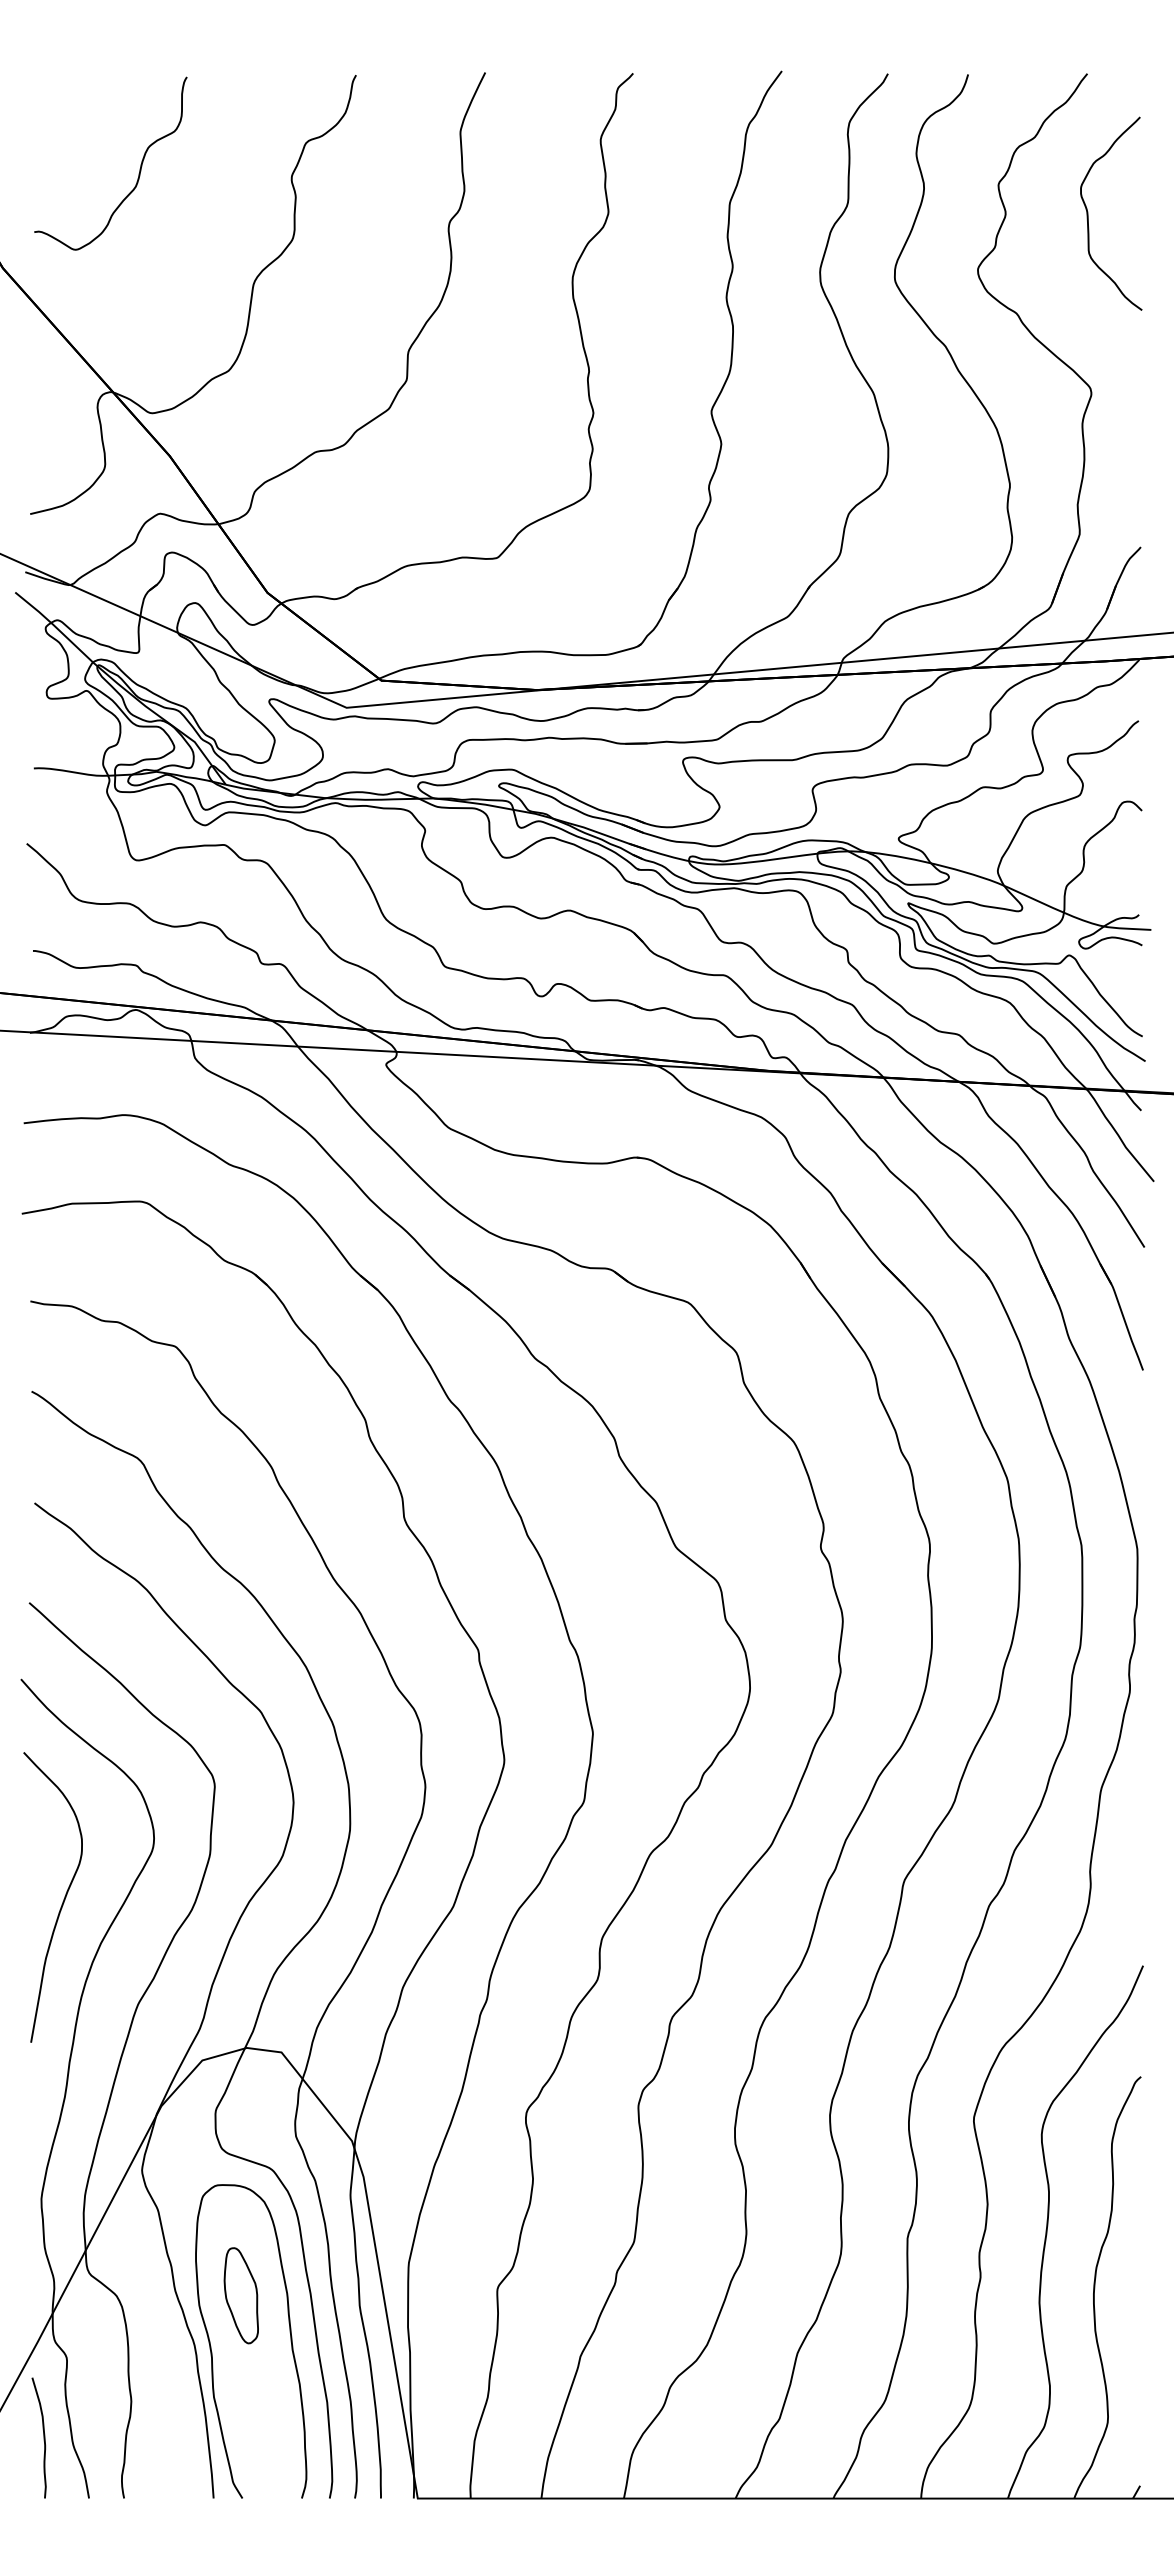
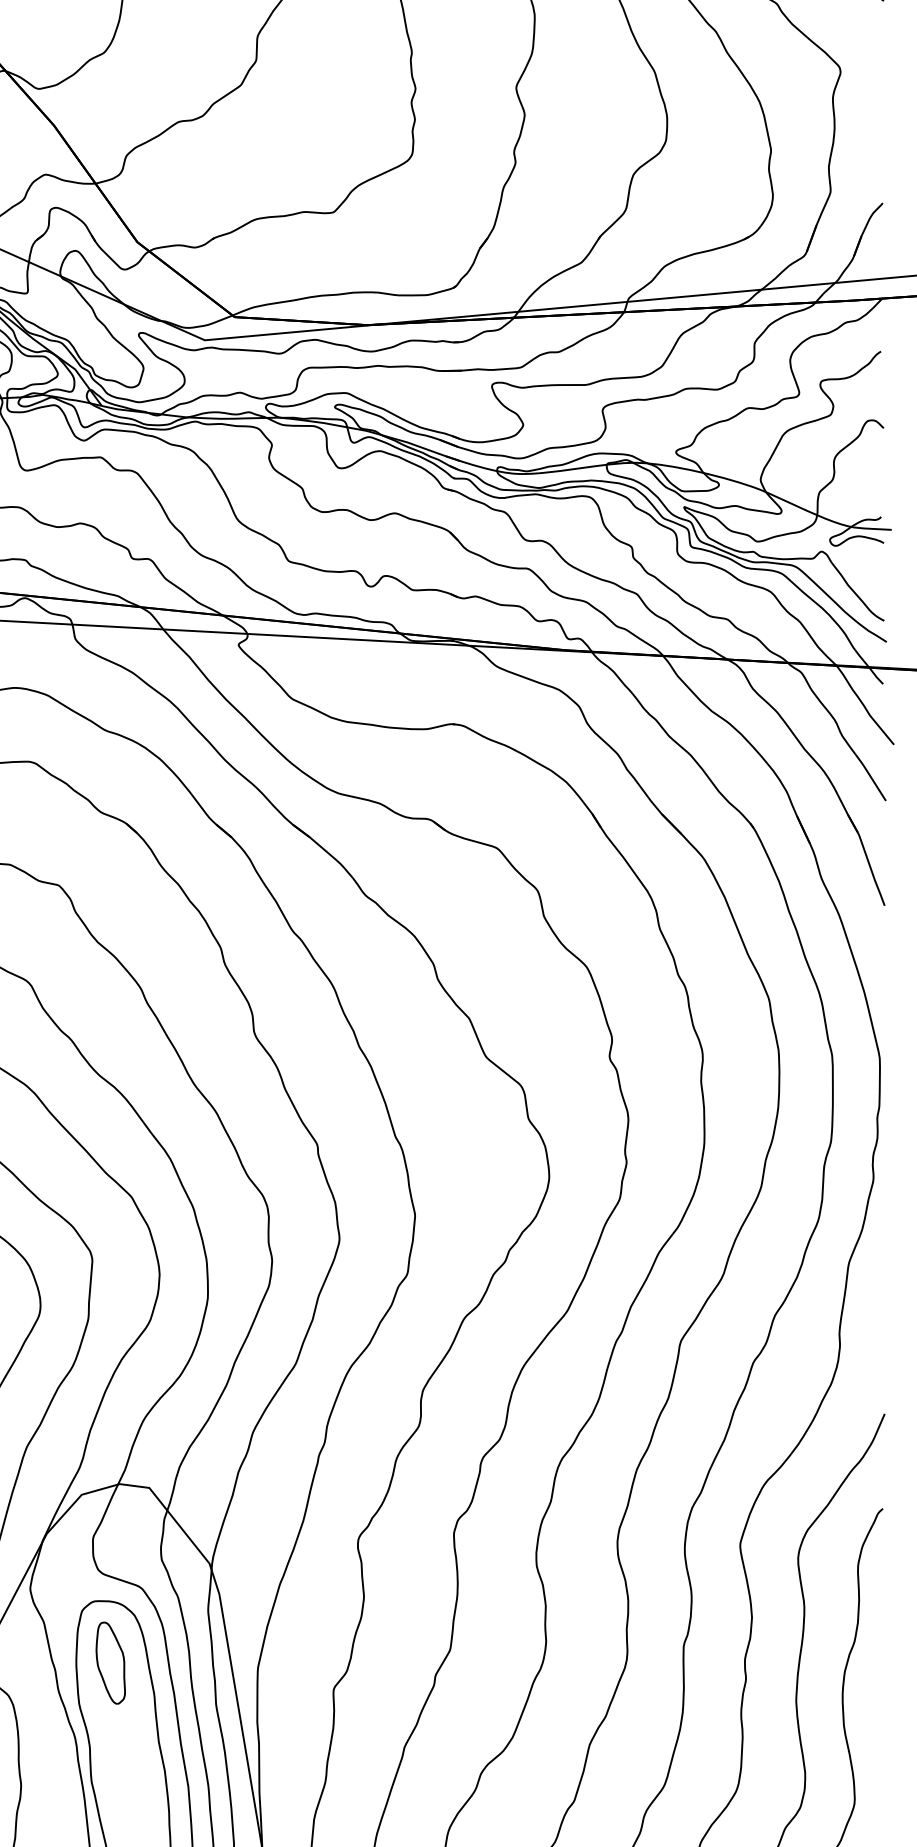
part: (240, 2295) -> (110, 1662), moved

